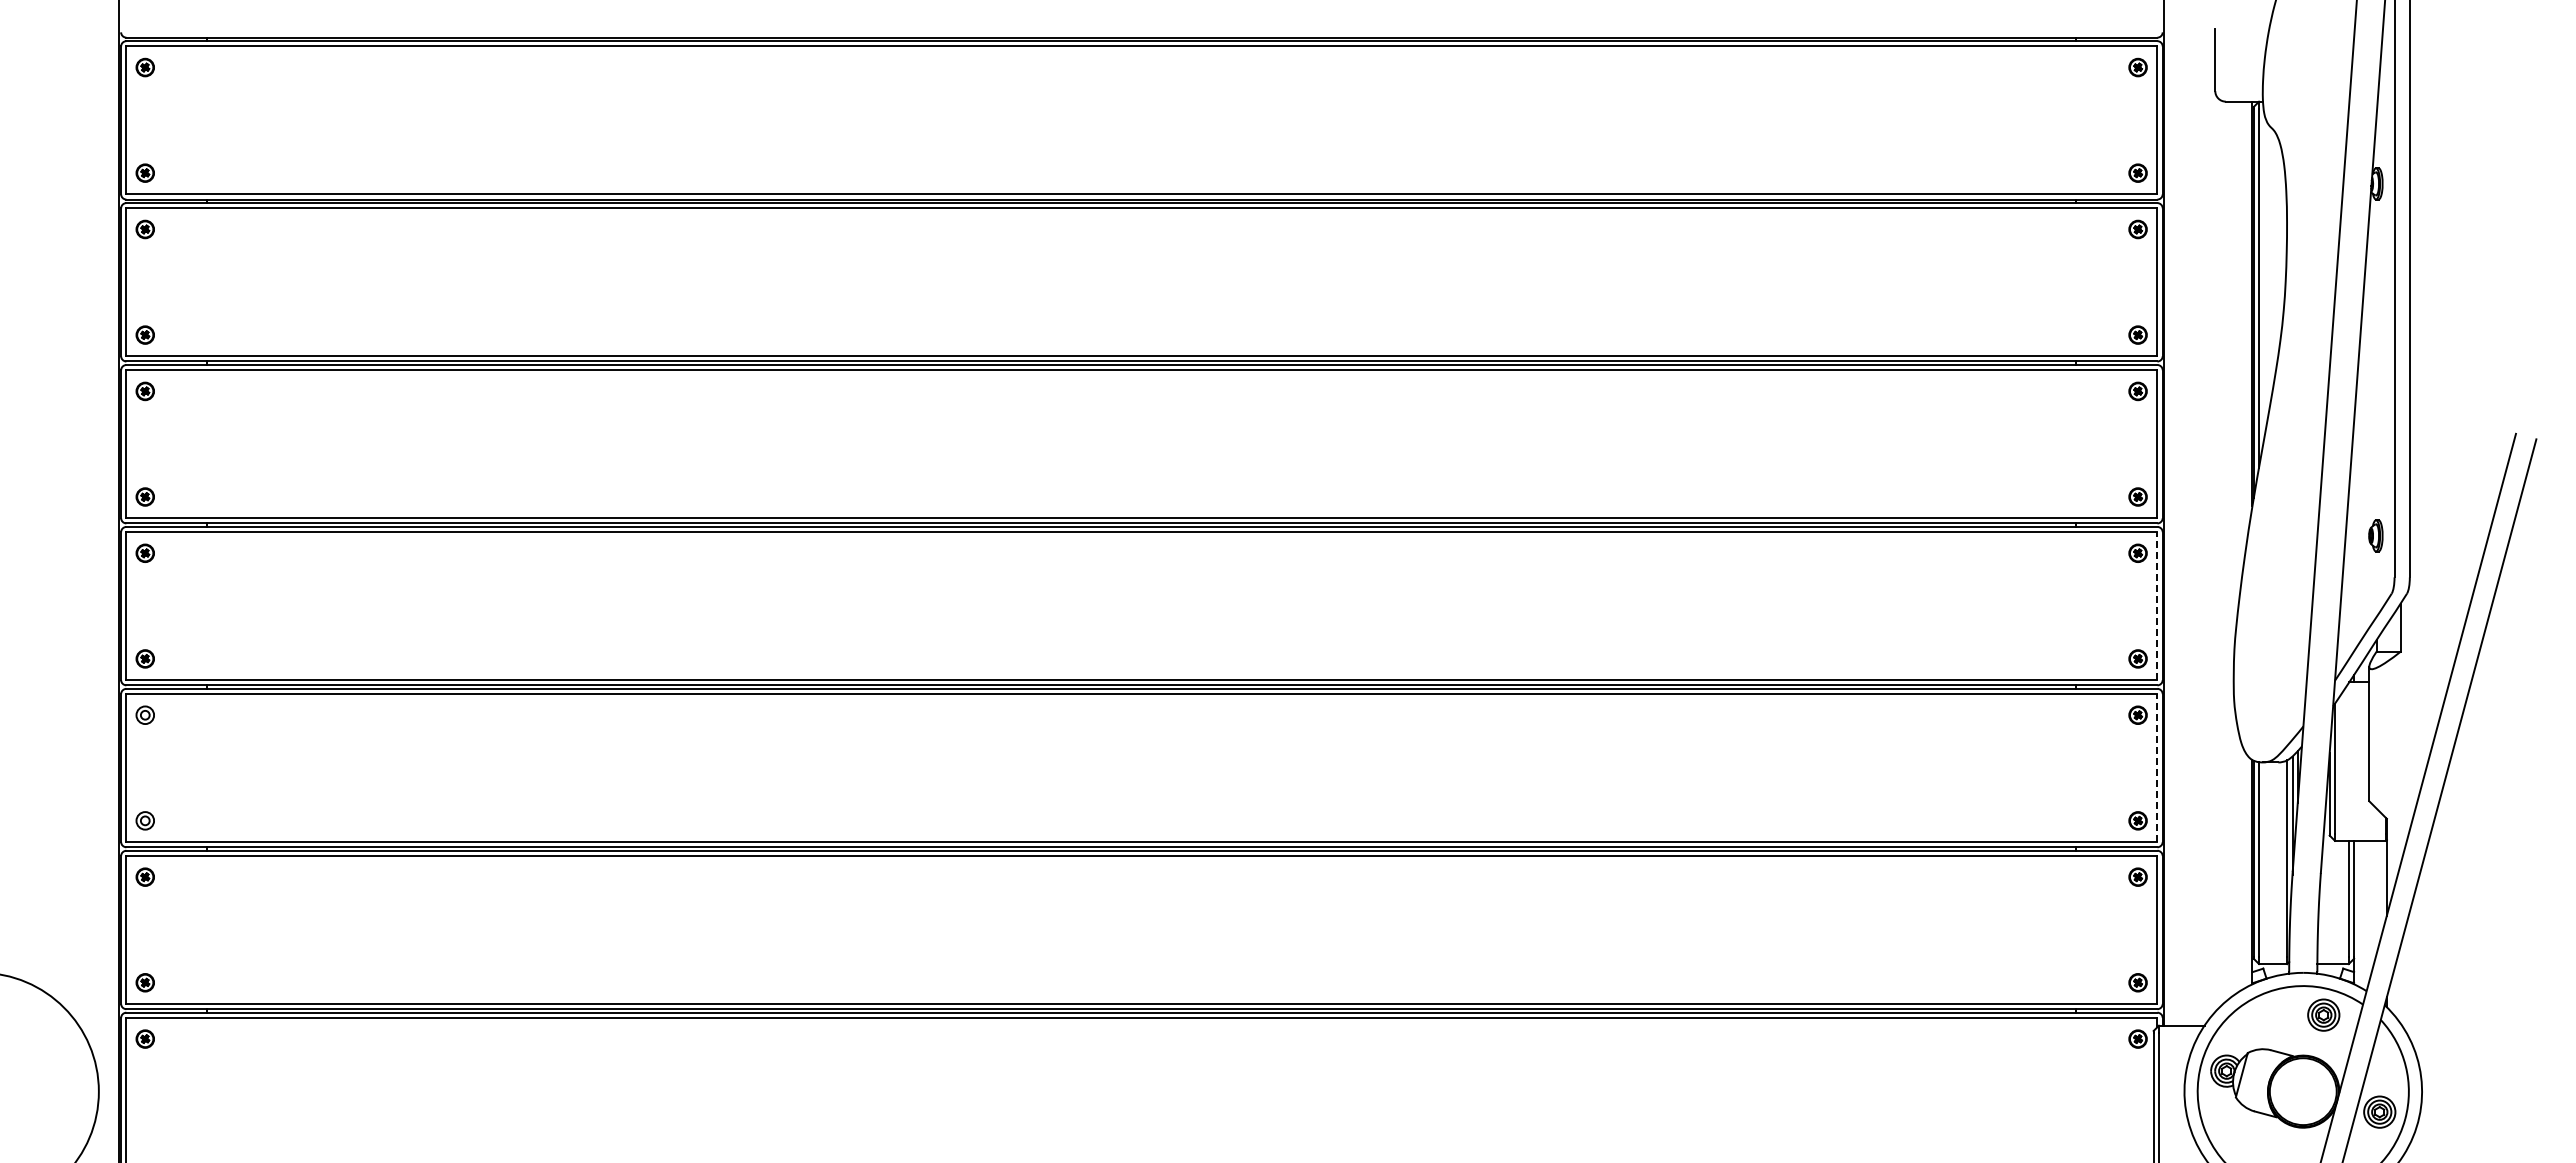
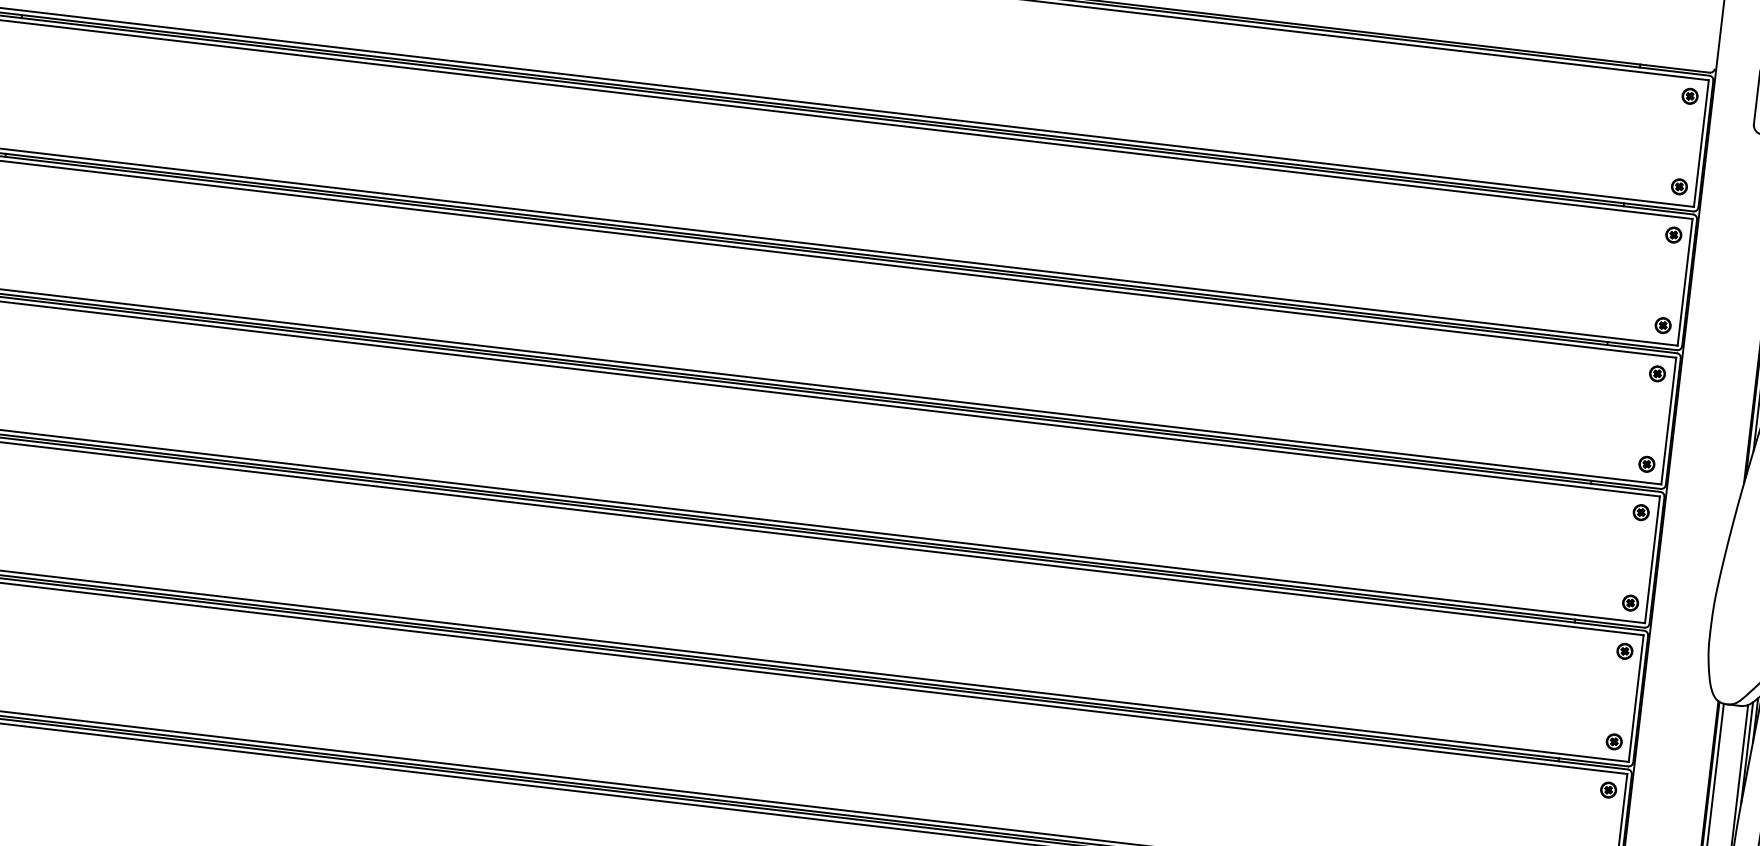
line: (2157, 606) -> (1652, 560), dashed -> solid
line: (2157, 768) -> (1636, 698), dashed -> solid

